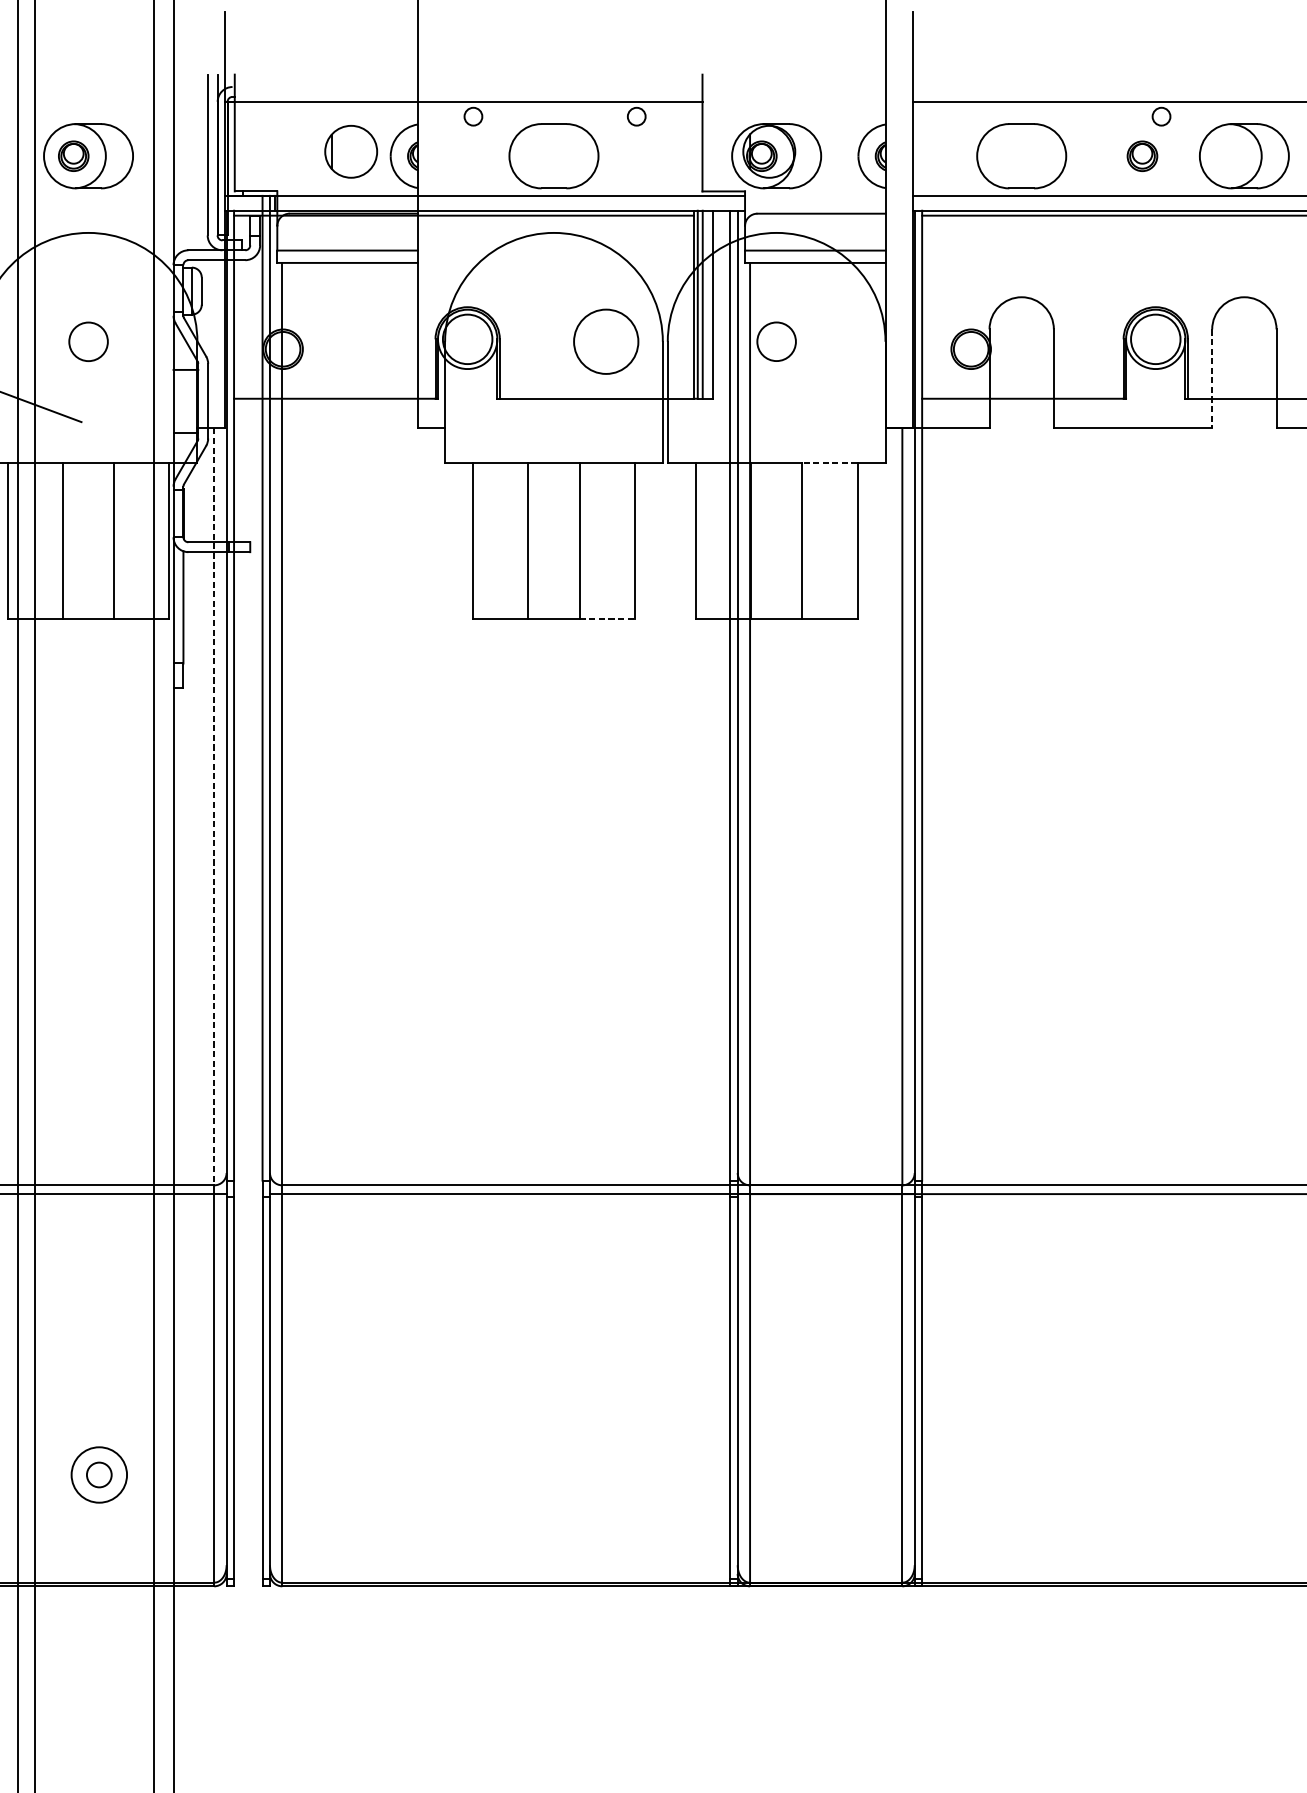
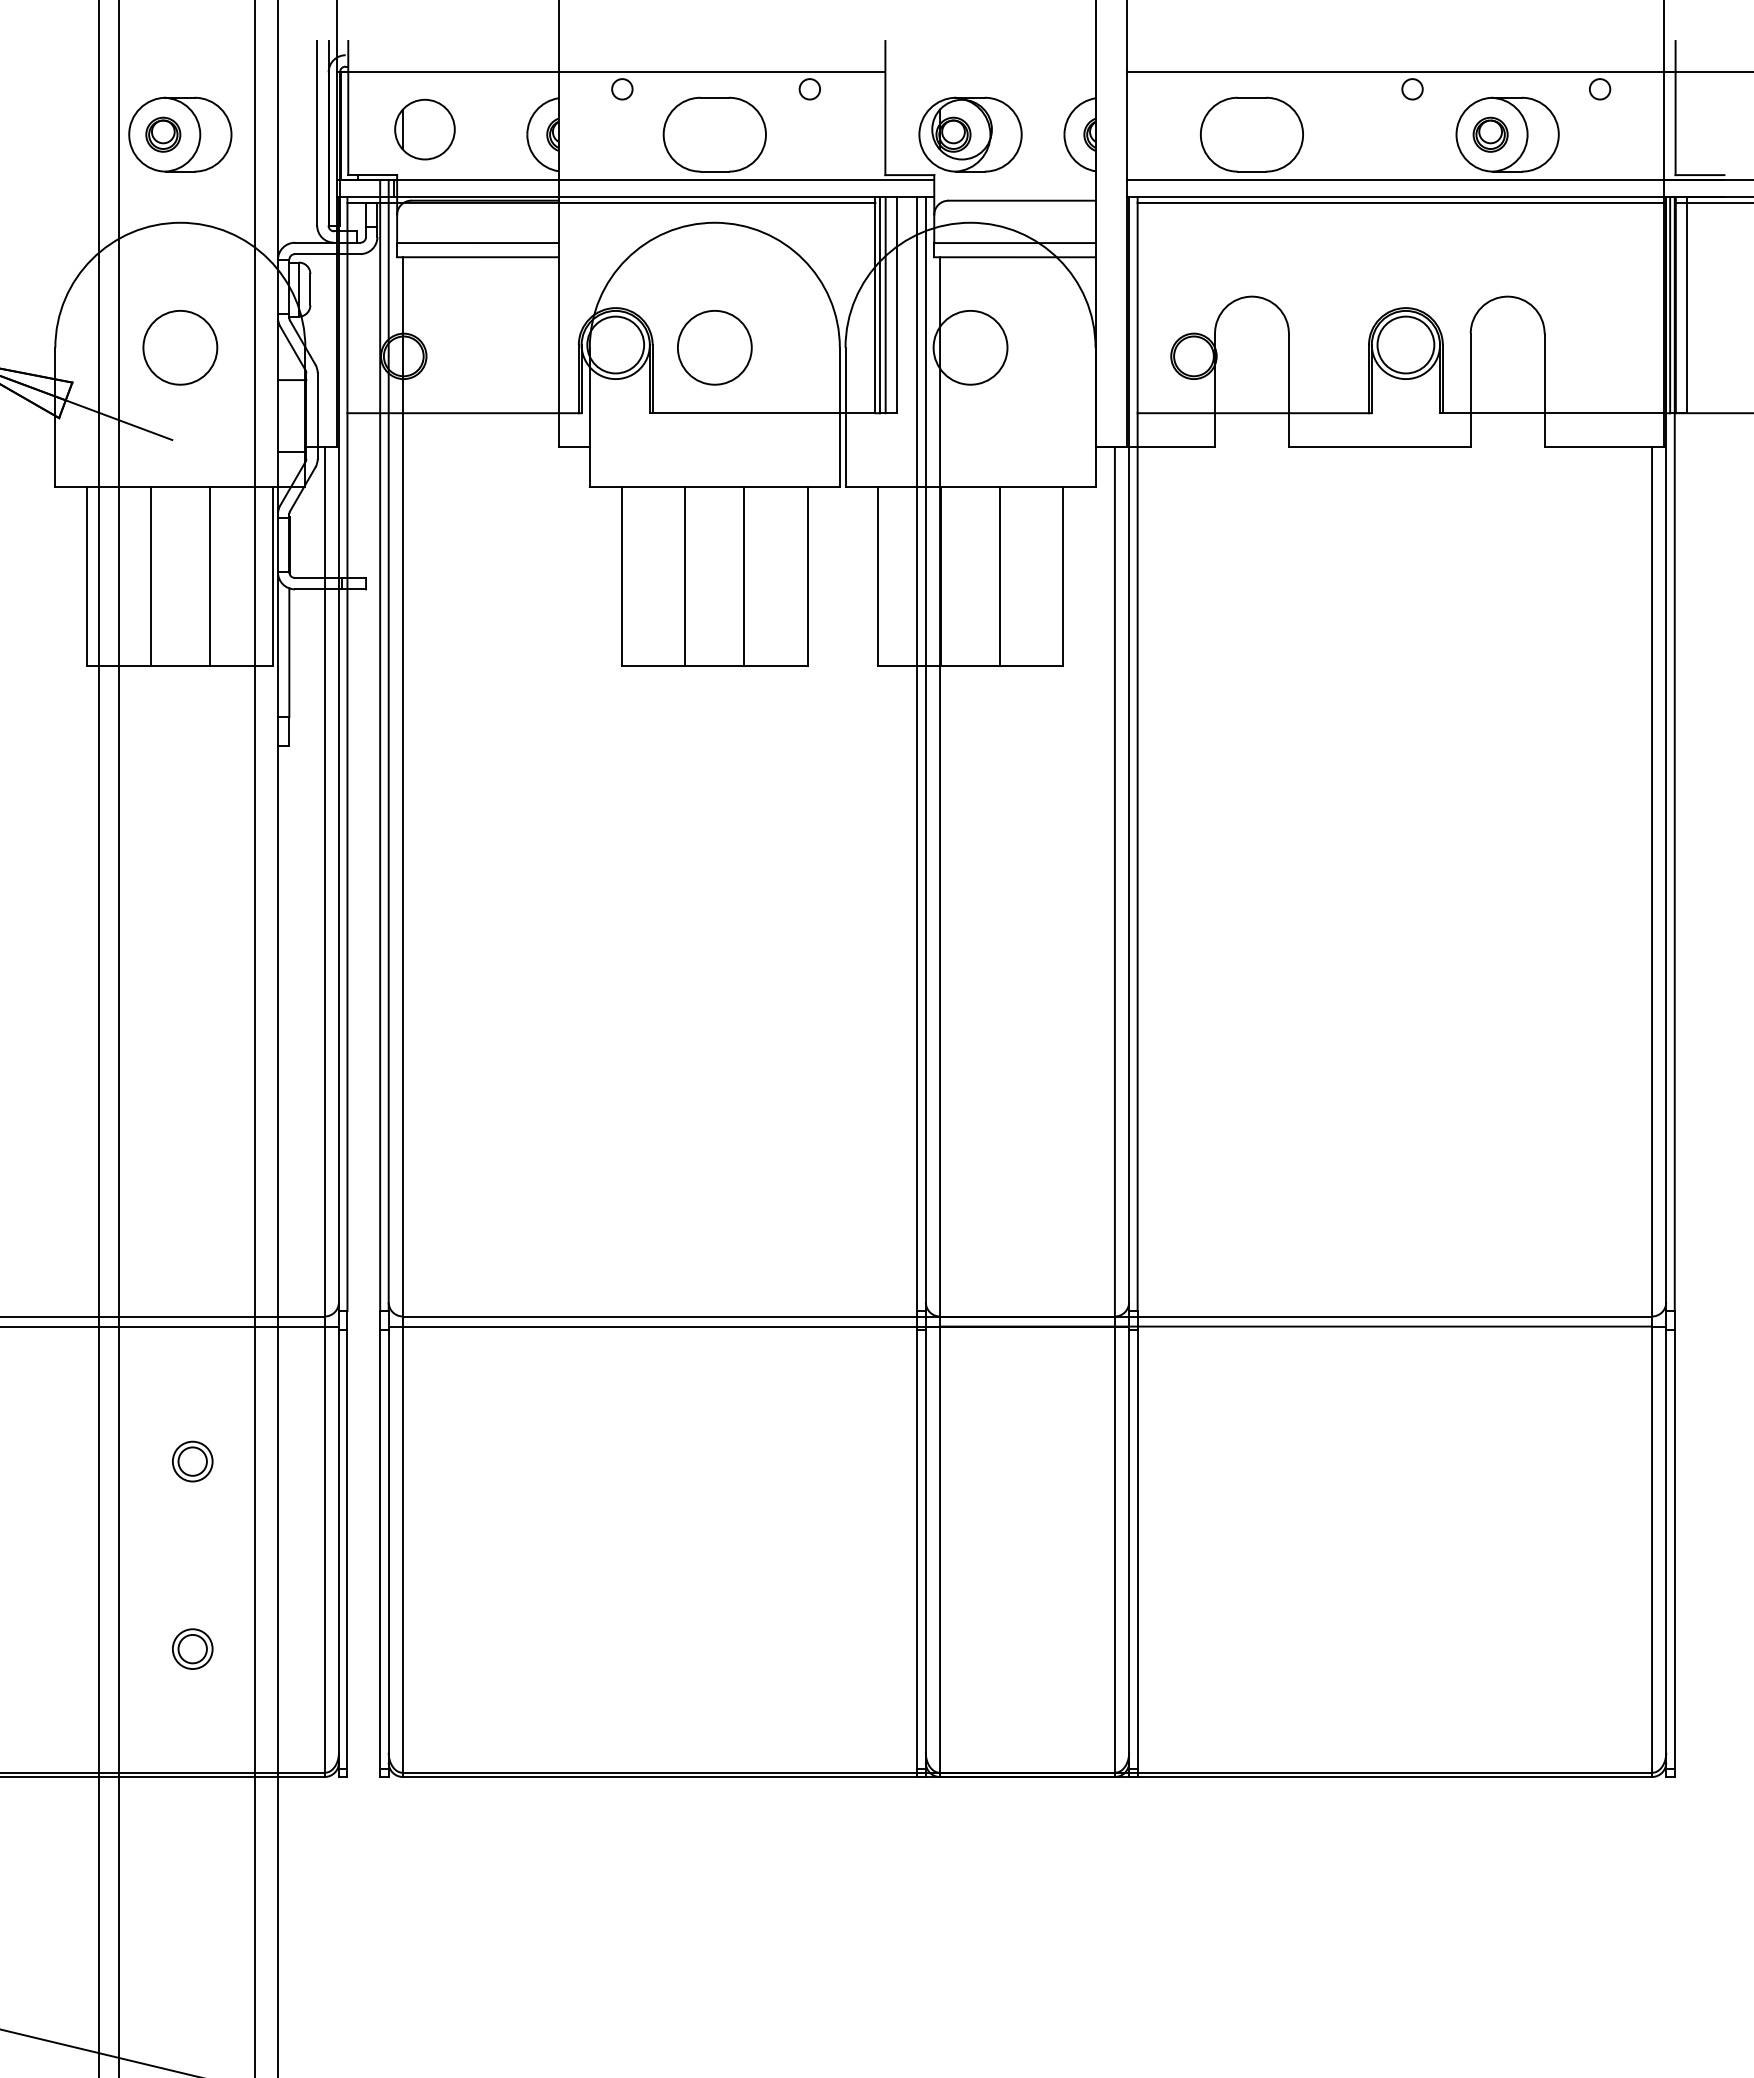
part: (350, 151) -> (424, 129), moved
part: (1142, 156) -> (1490, 134), moved
circle: (88, 341) -> (180, 347), size x1.67
circle: (605, 341) -> (714, 347), moved
circle: (776, 341) -> (970, 347), size x1.67
line: (1212, 378) -> (1470, 390), dashed -> solid
line: (829, 463) -> (1031, 487), dashed -> solid
line: (607, 619) -> (776, 666), dashed -> solid
line: (214, 806) -> (324, 881), dashed -> solid
part: (99, 1311) -> (192, 1461), added
circle: (99, 1475) -> (192, 1649), size x0.62

